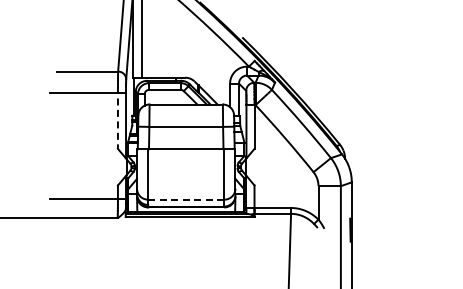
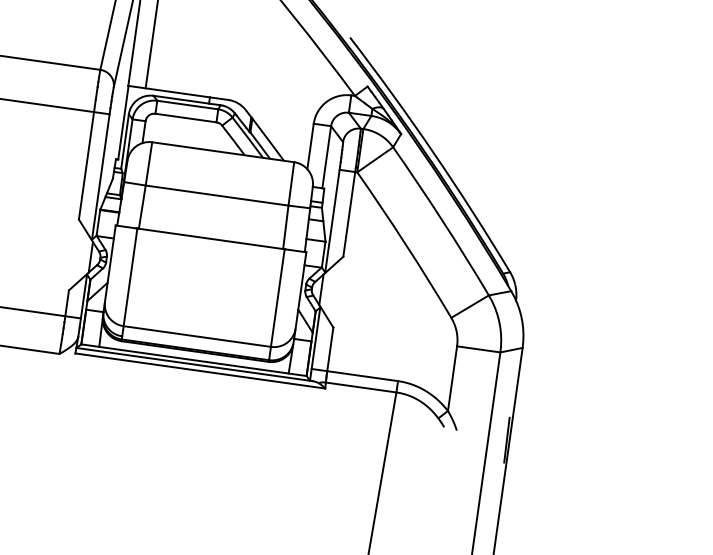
line: (117, 117) -> (86, 158), dashed -> solid
line: (186, 199) -> (197, 336), dashed -> solid

